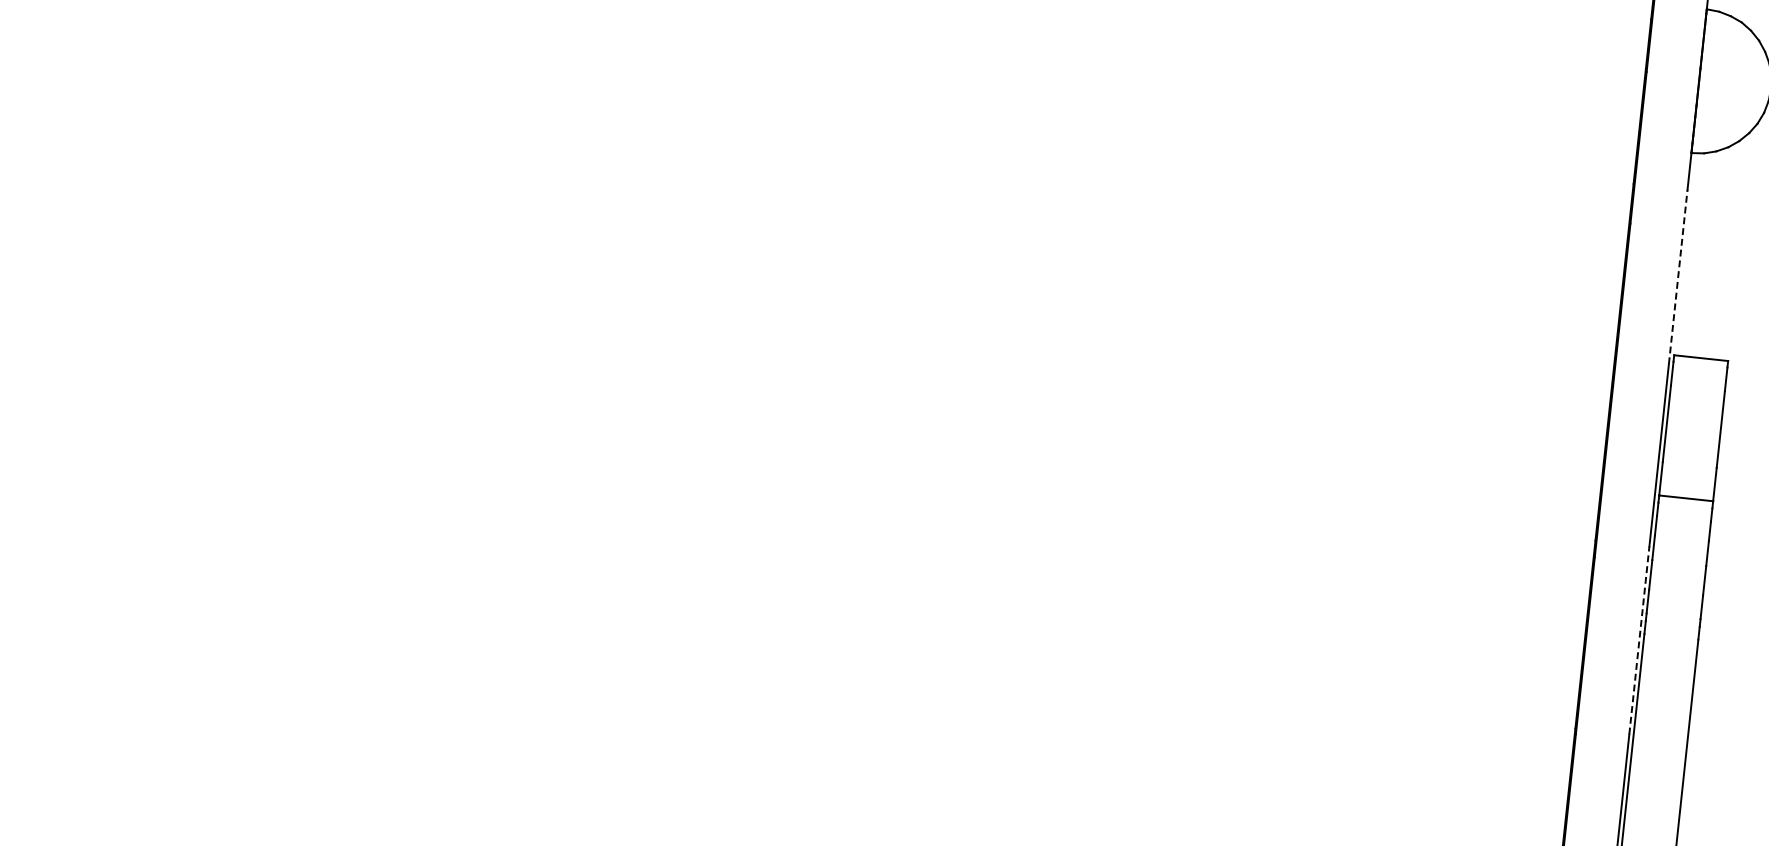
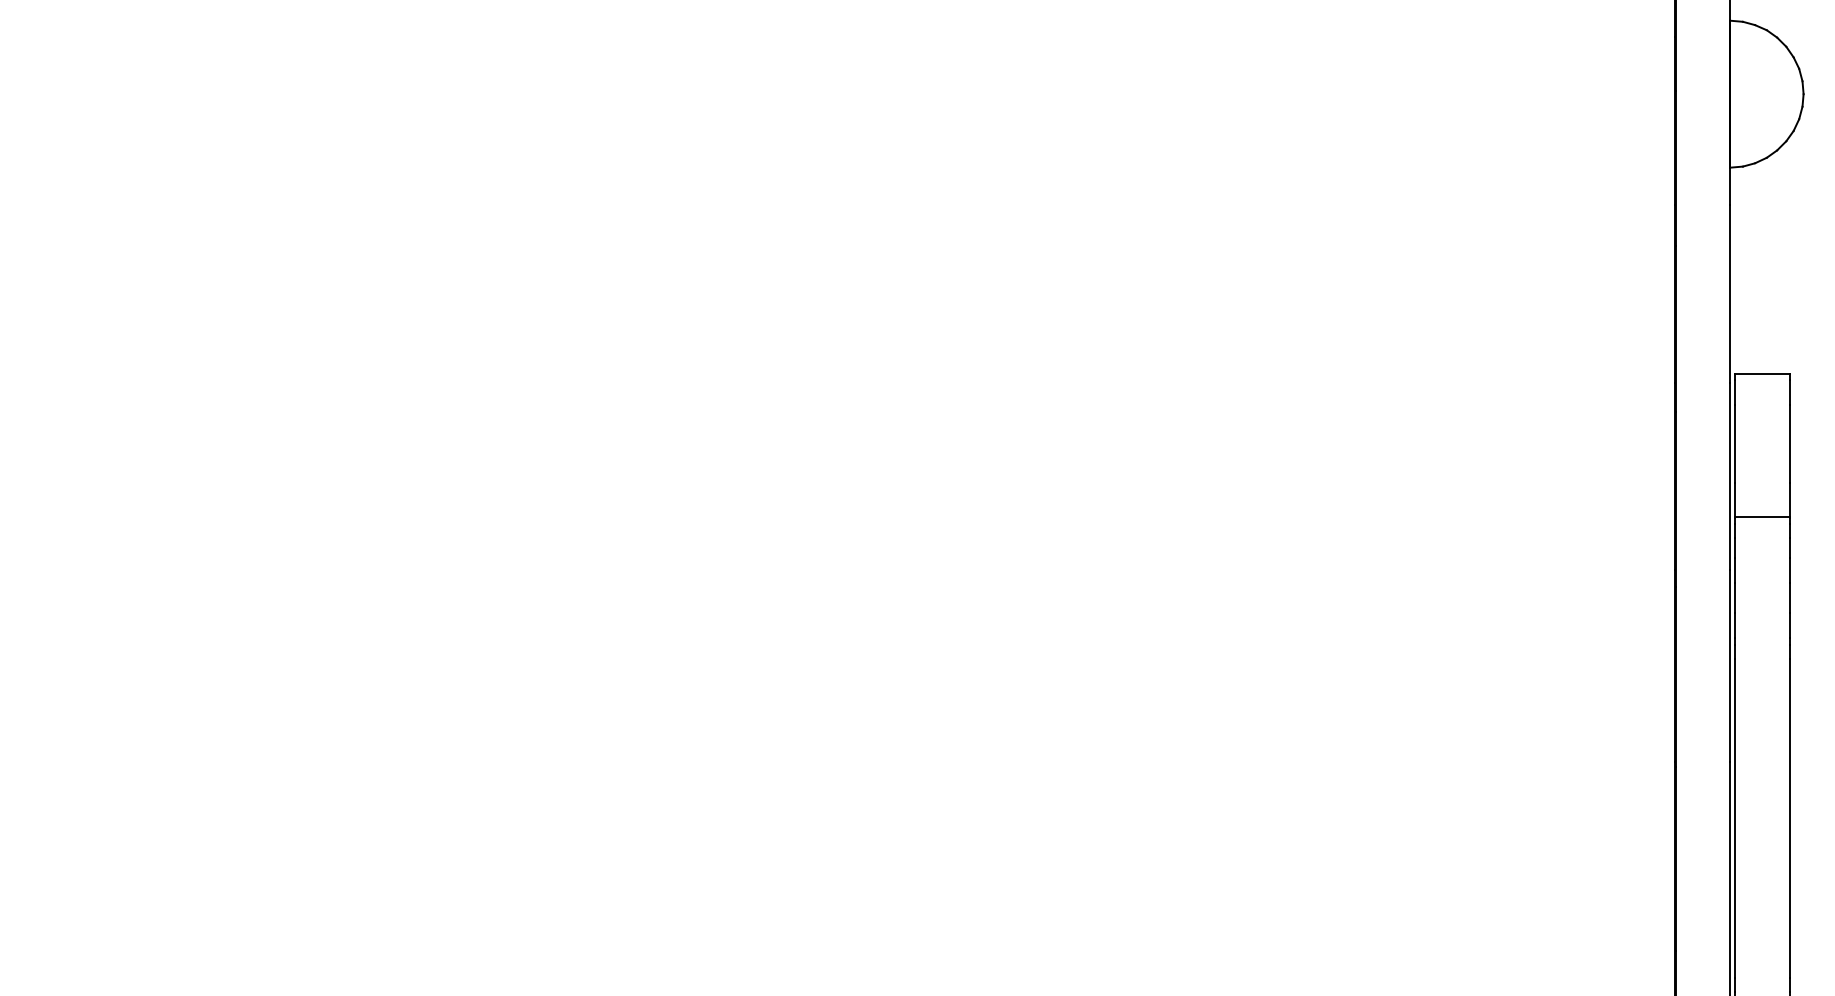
line: (1678, 276) -> (1730, 293), dashed -> solid
line: (1639, 640) -> (1730, 665), dashed -> solid

